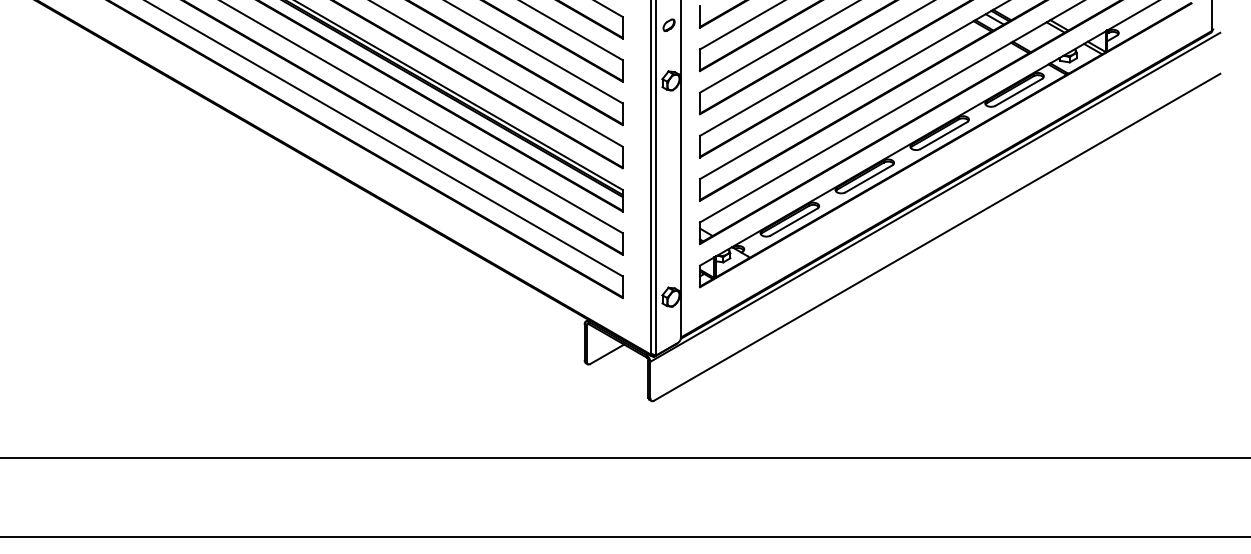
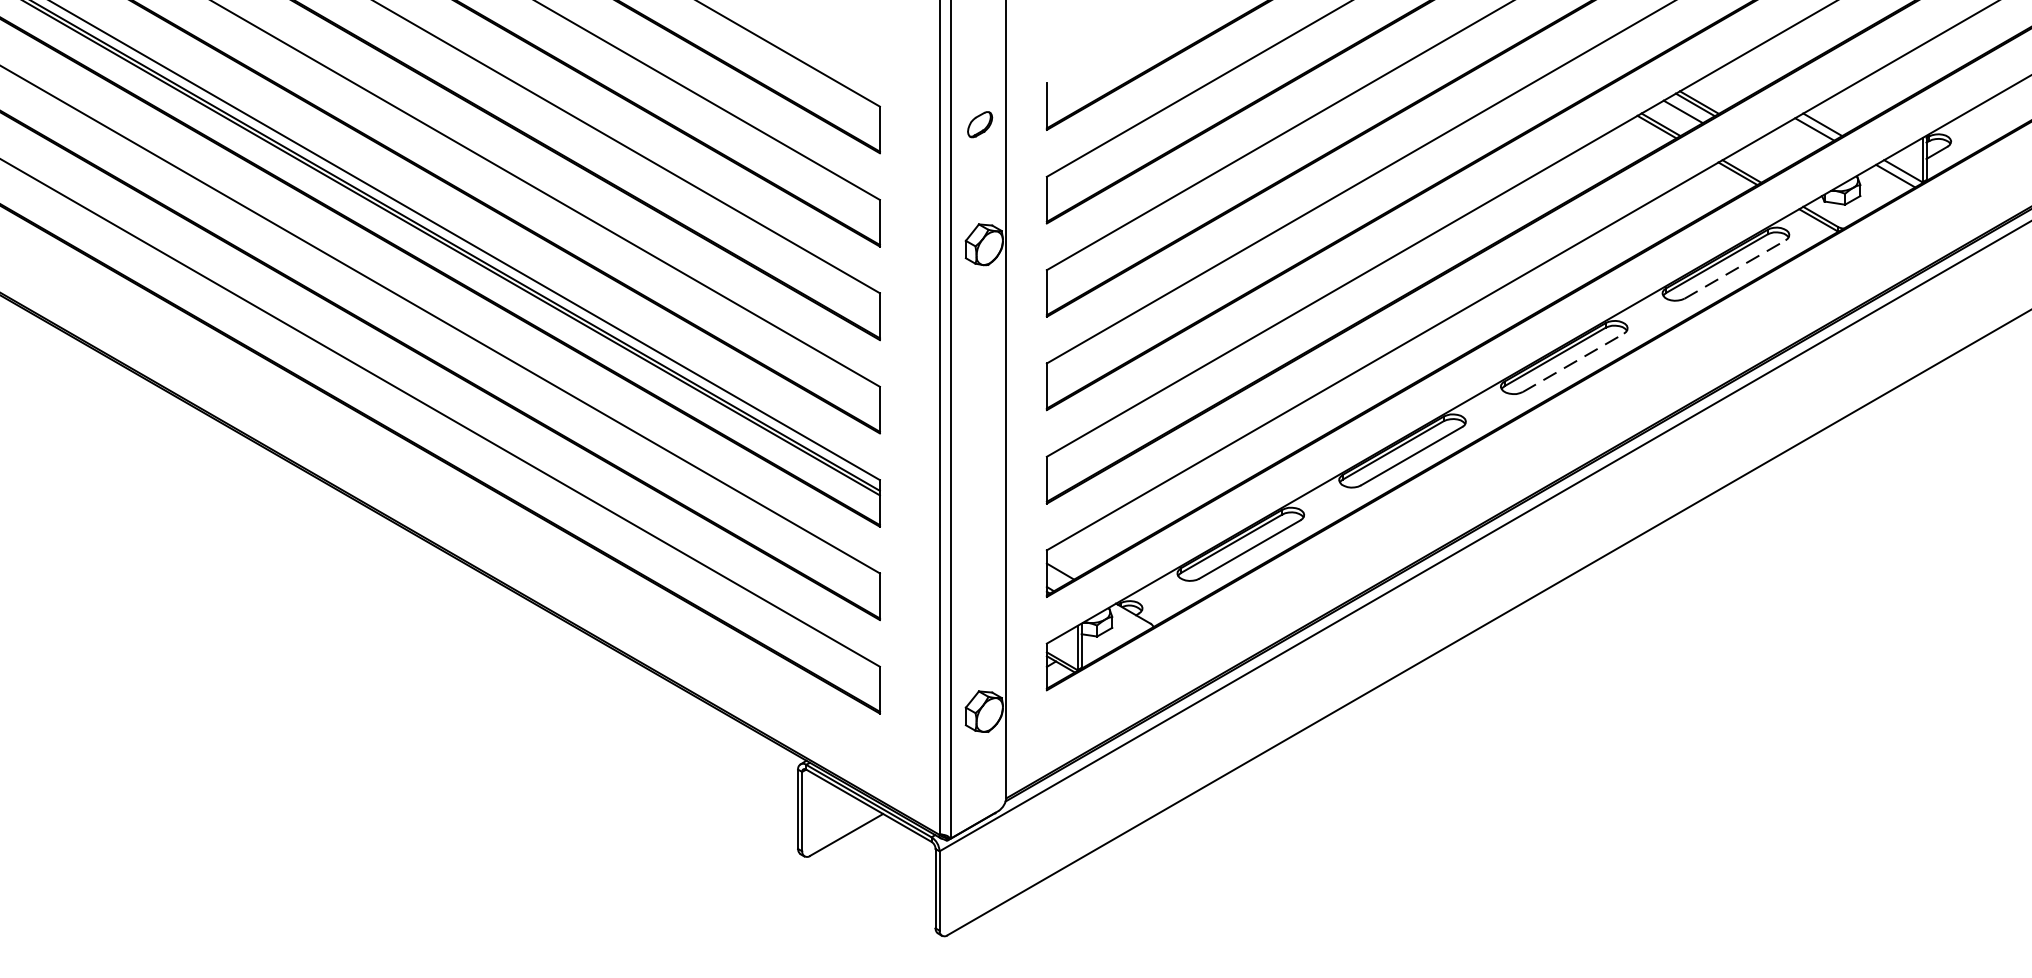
line: (1019, 92) -> (1736, 269), solid -> dashed
line: (944, 135) -> (1574, 362), solid -> dashed

